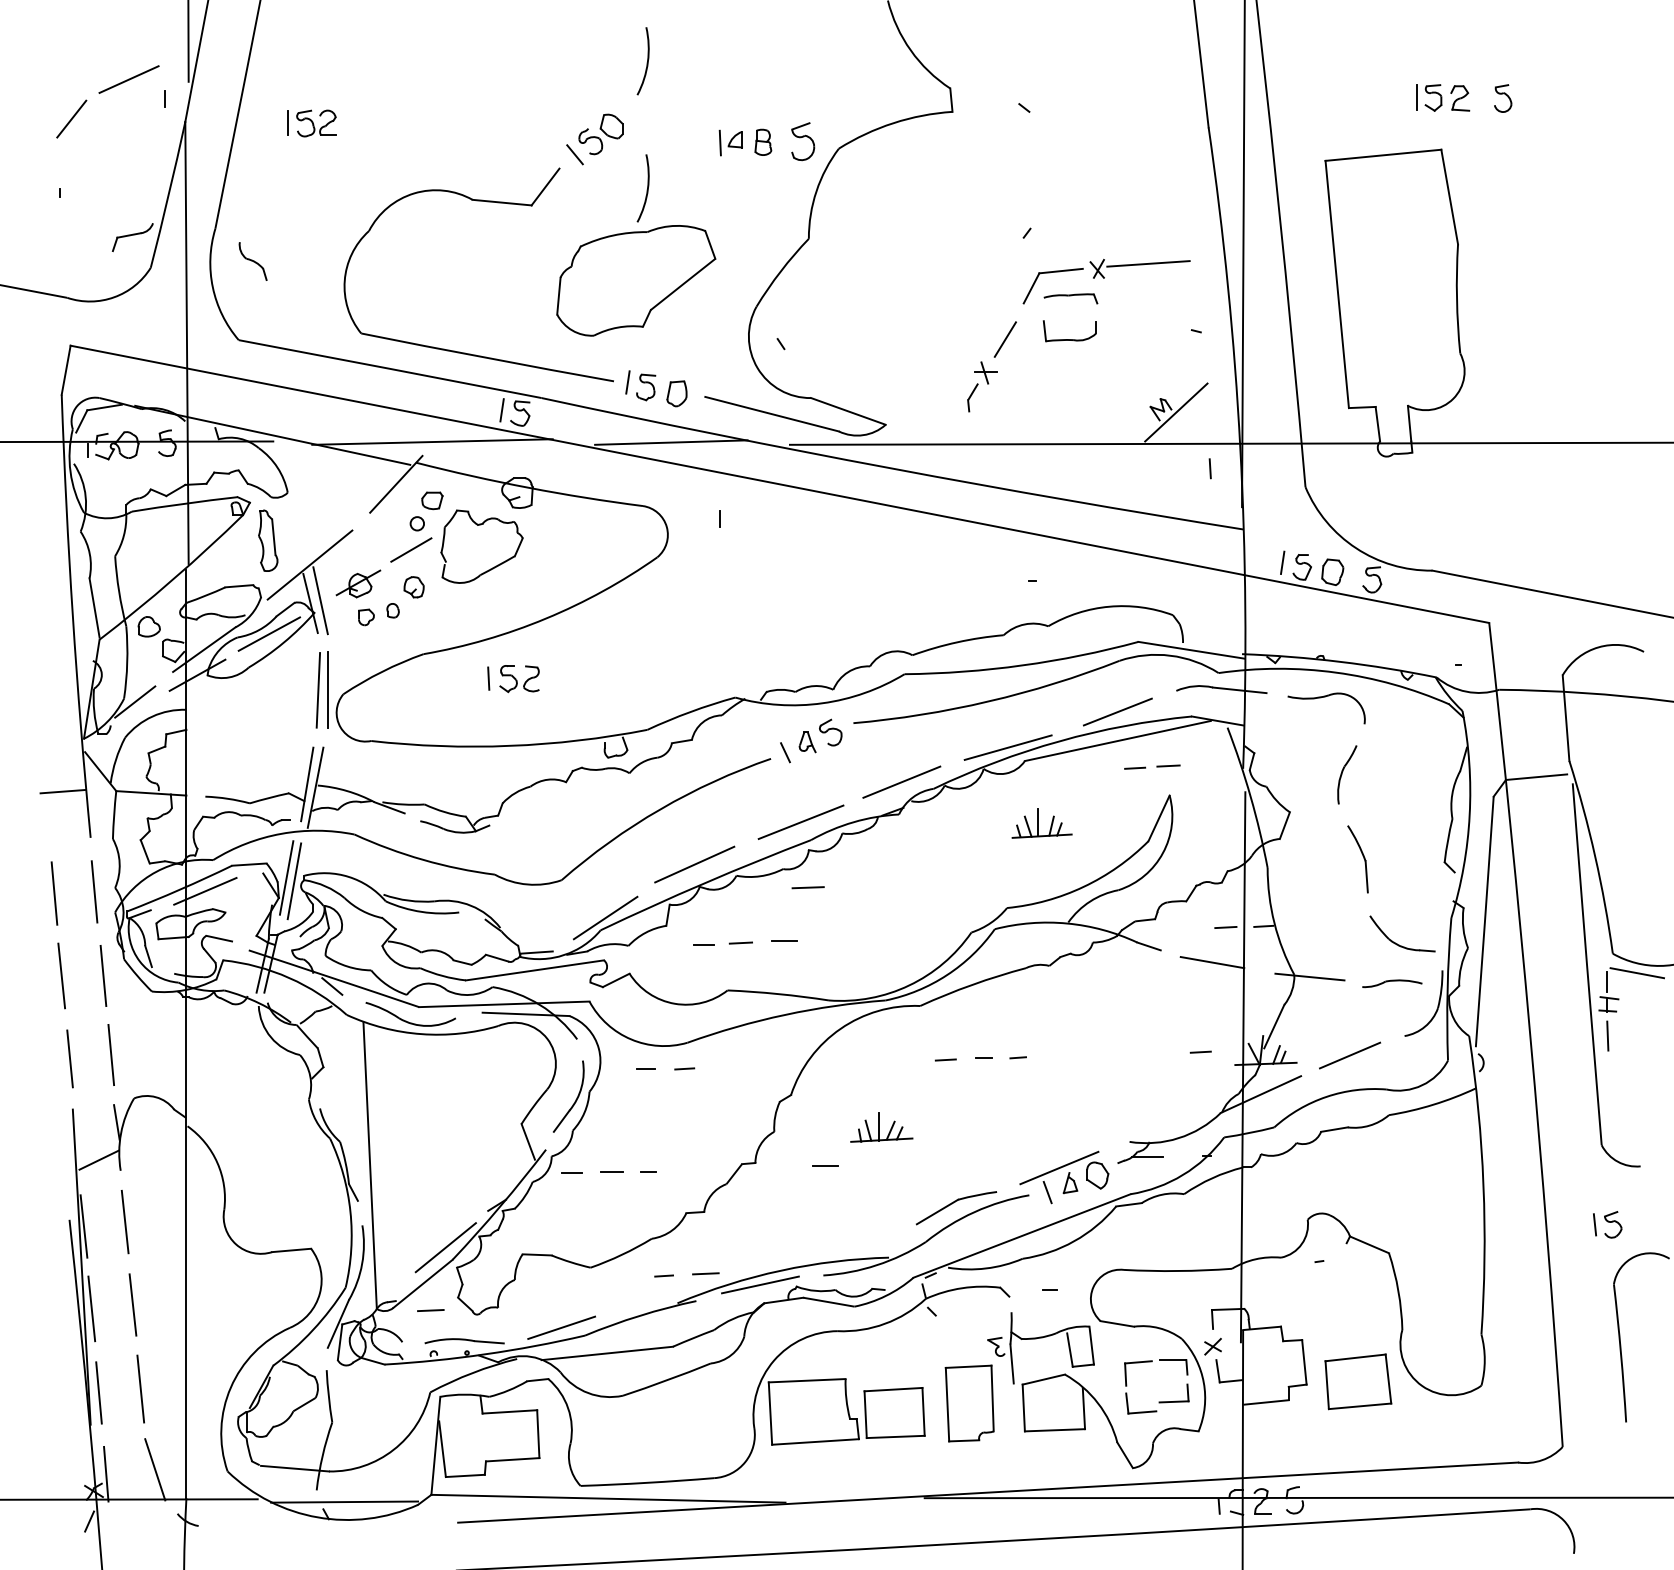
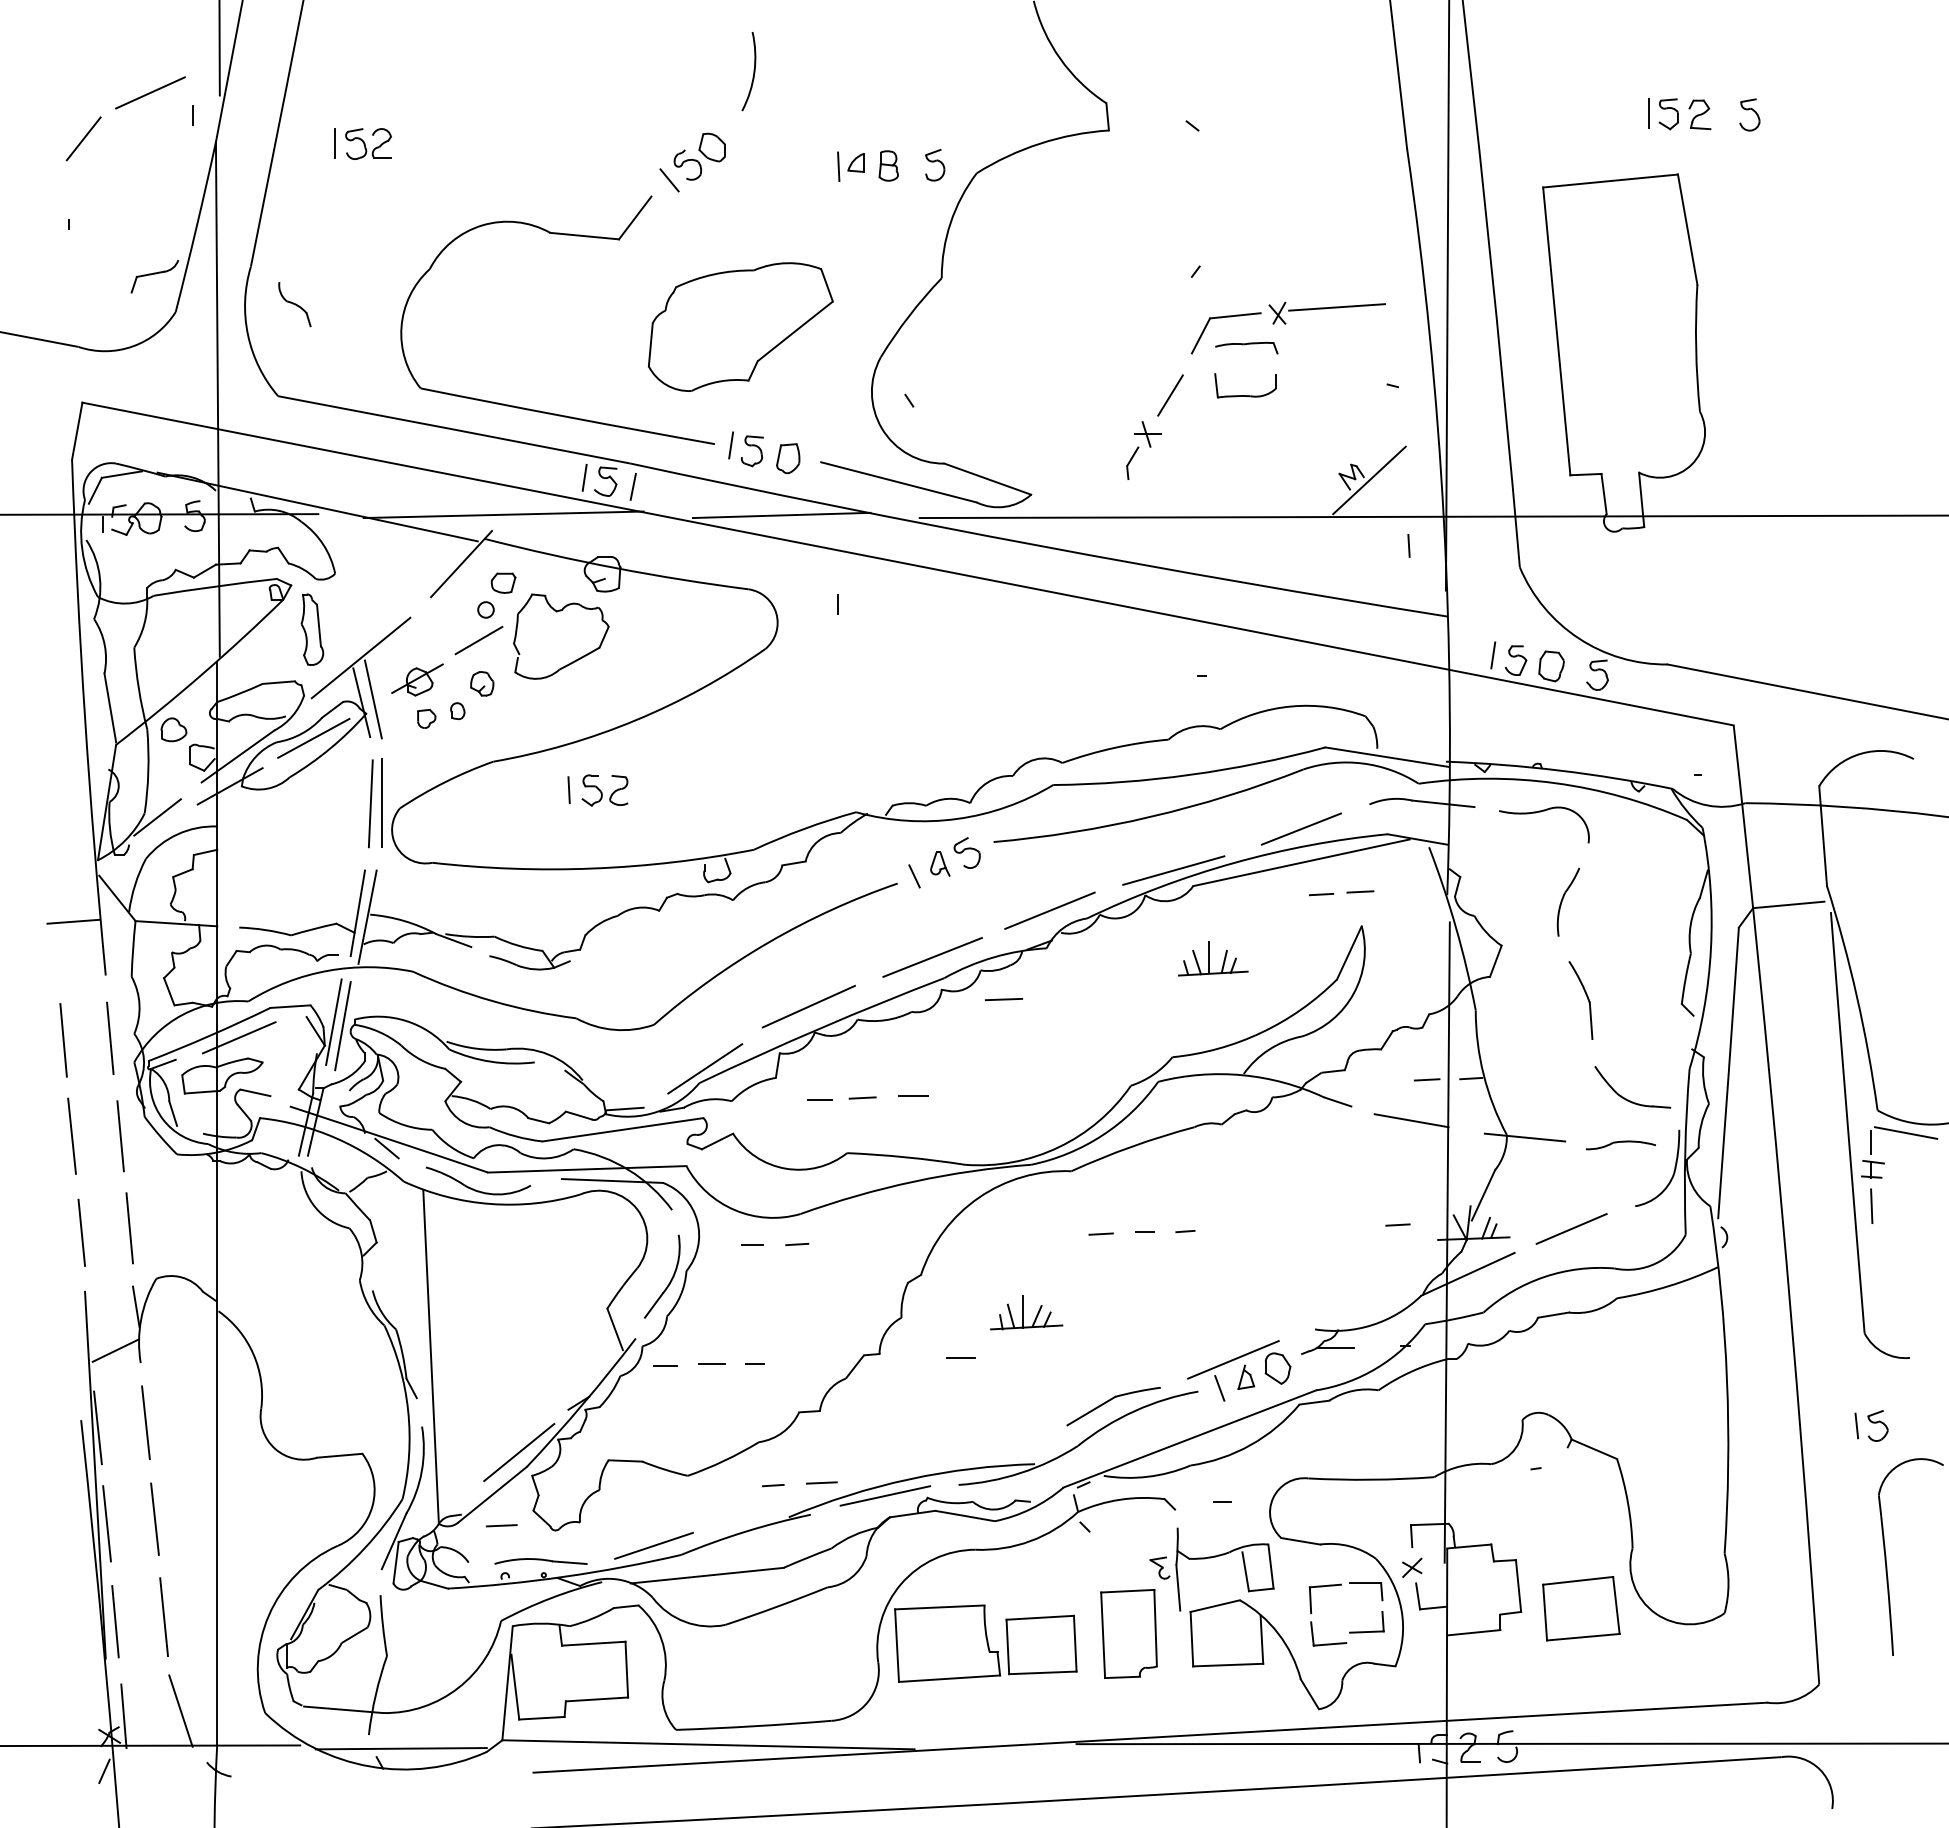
part: (803, 141) -> (935, 165), size x0.71
arc: (647, 188) -> (753, 219), removed
line: (543, 417) -> (632, 486), added
line: (807, 887) -> (1003, 999), moved

